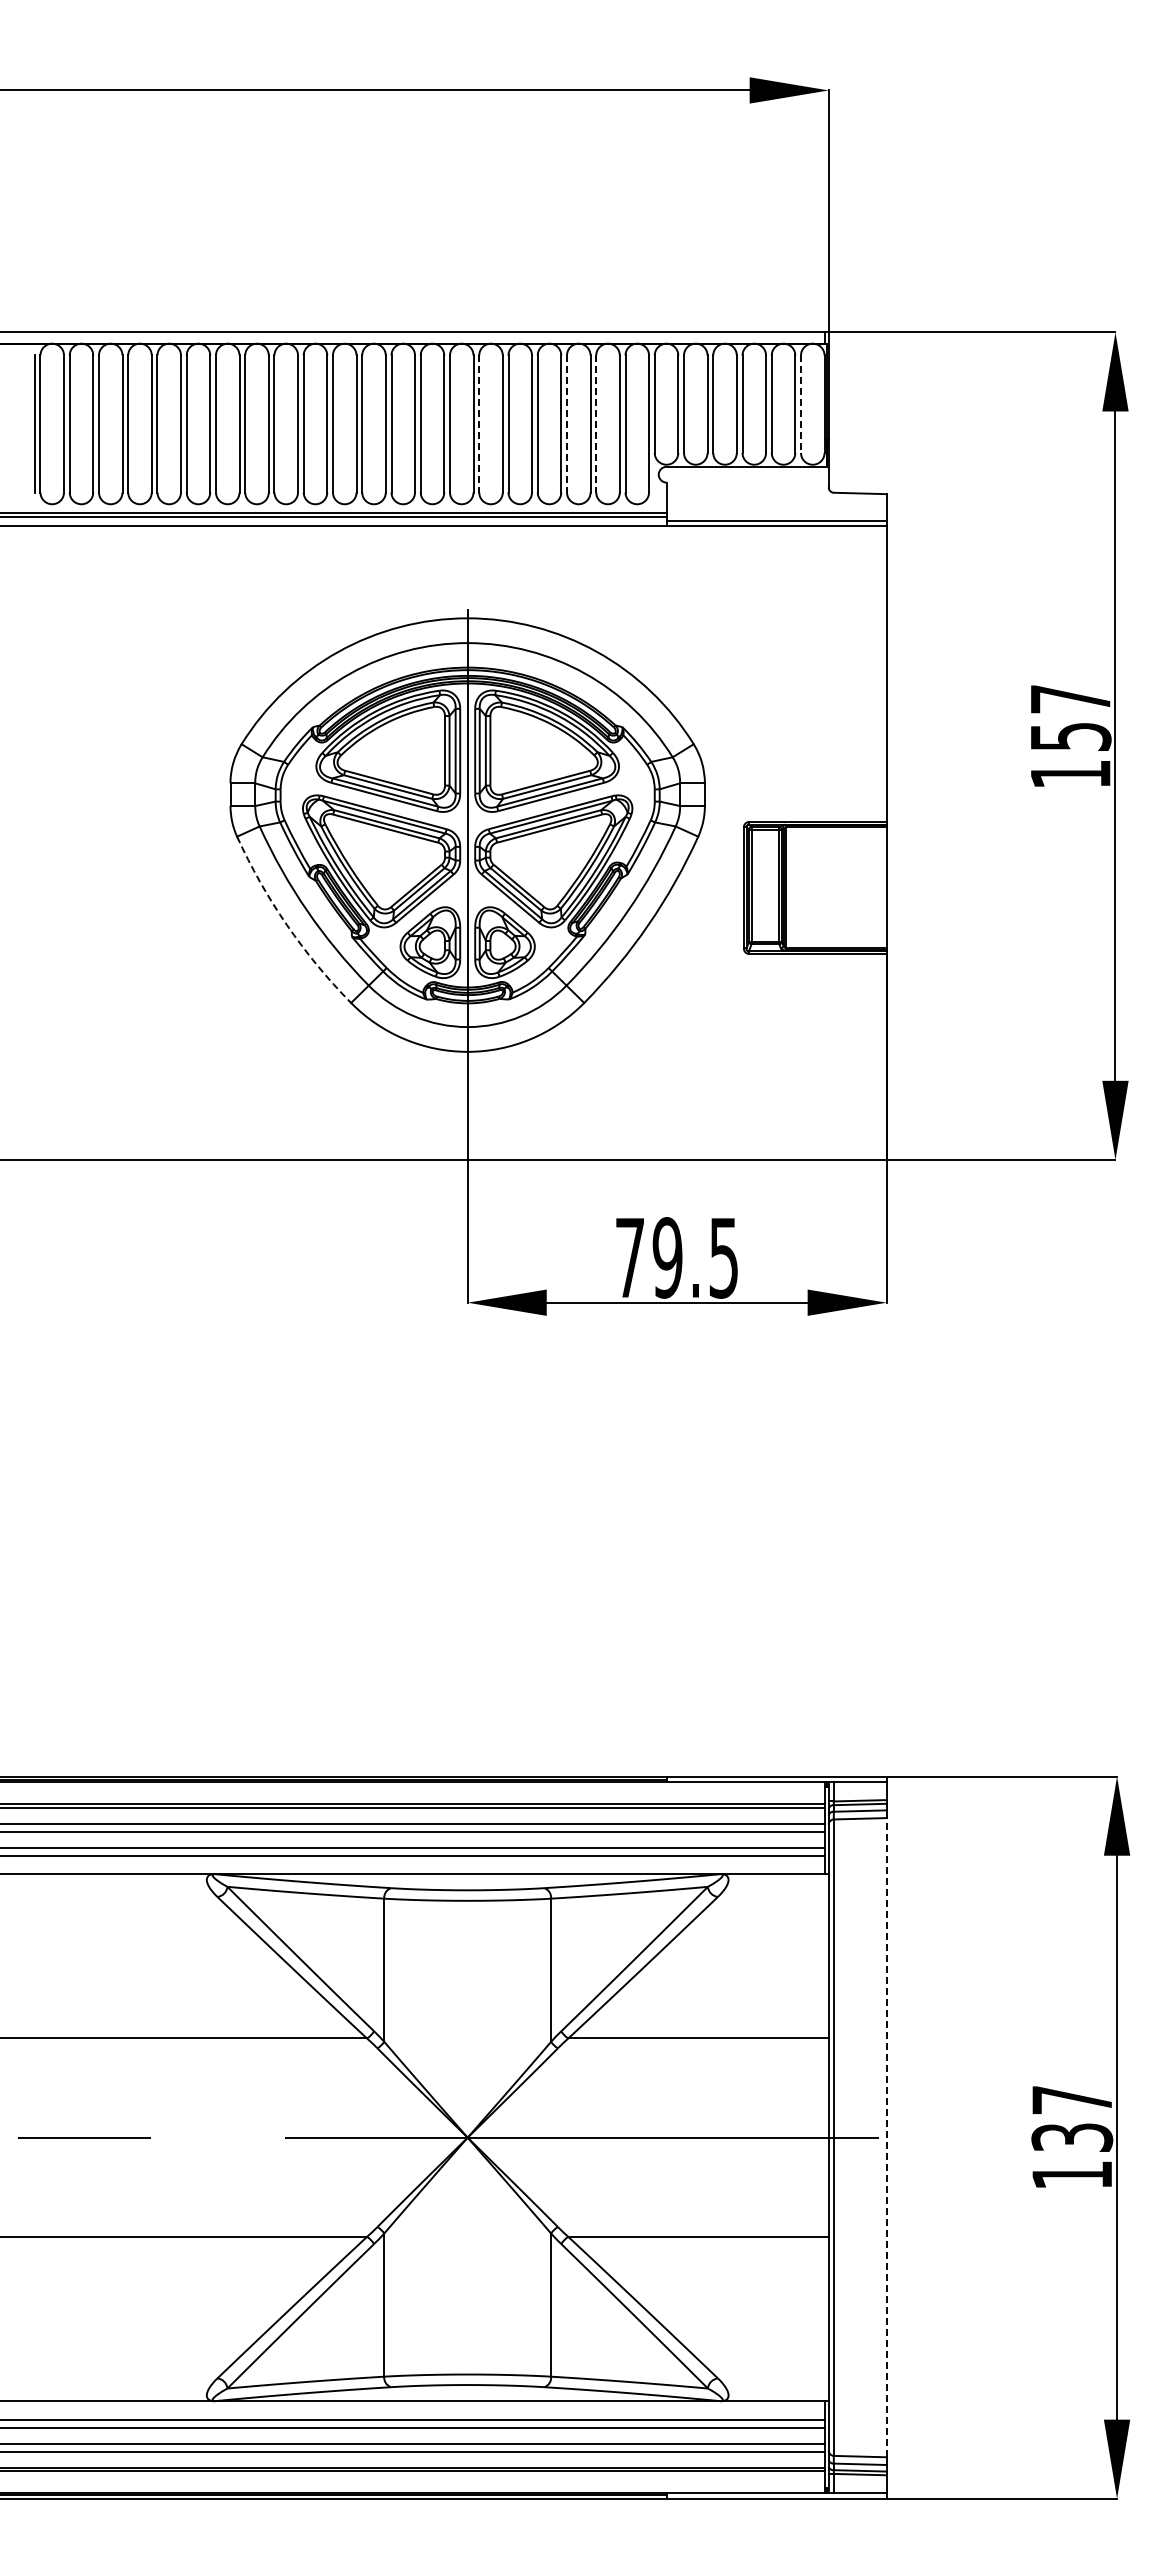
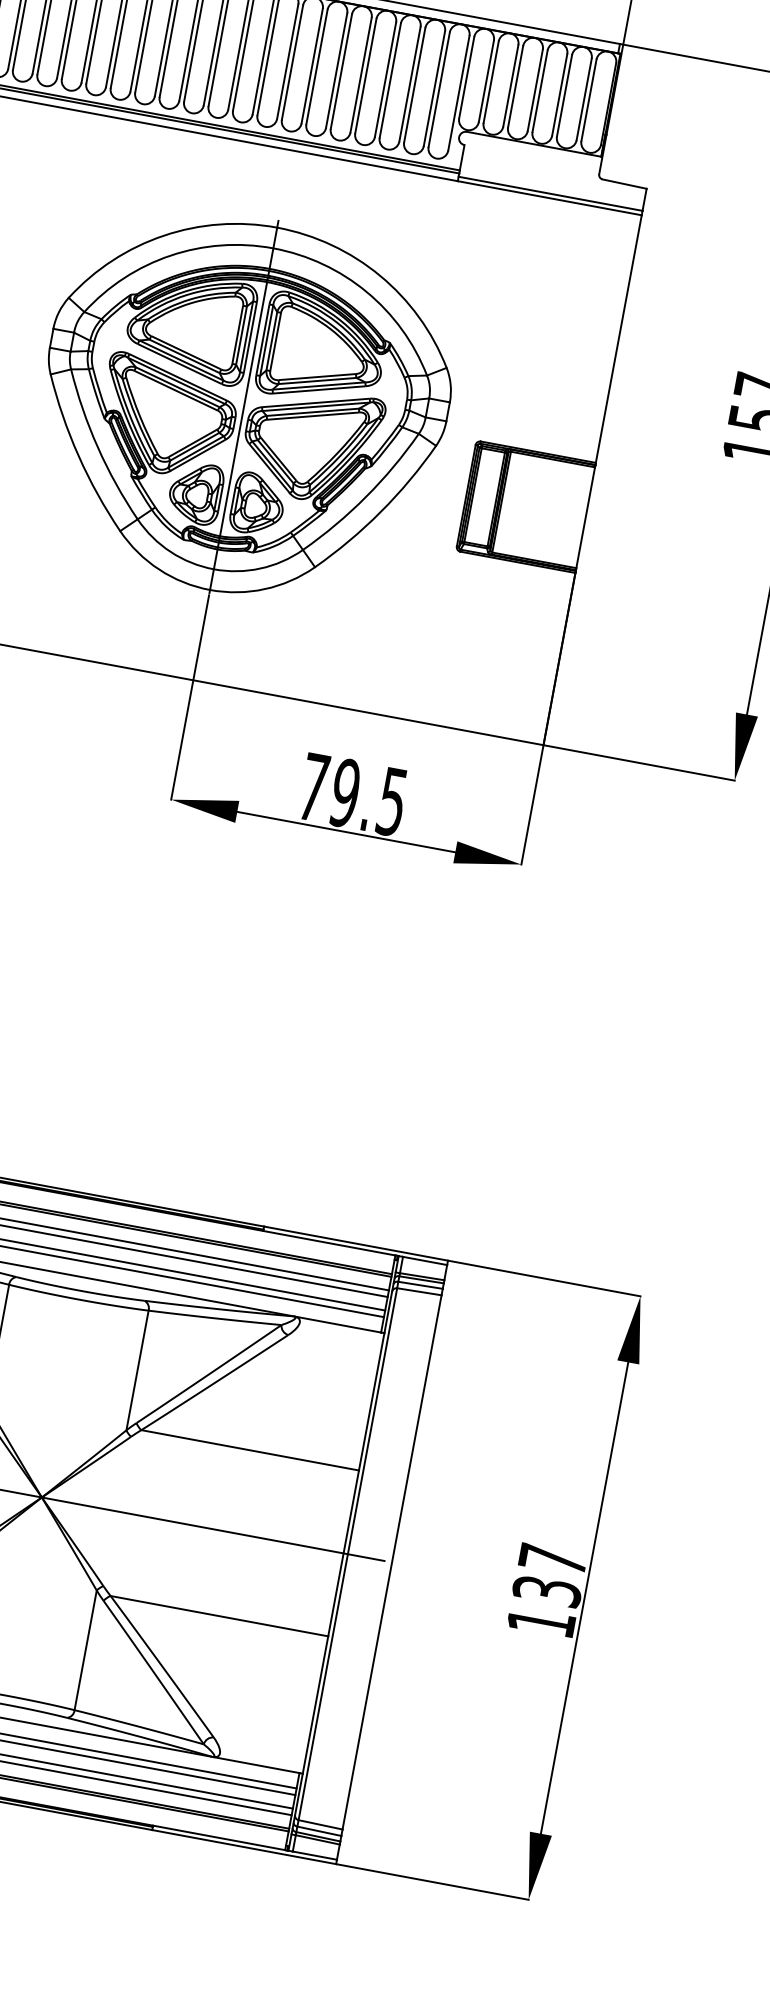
line: (801, 404) -> (589, 100), dashed -> solid
line: (479, 423) -> (317, 66), dashed -> solid
line: (567, 423) -> (390, 80), dashed -> solid
line: (596, 423) -> (415, 84), dashed -> solid
arc: (286, 924) -> (78, 455), dashed -> solid
line: (886, 2137) -> (391, 1562), dashed -> solid

